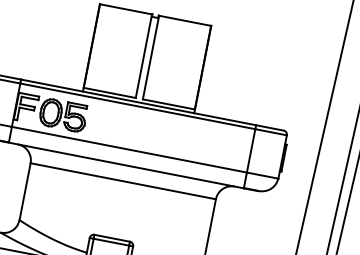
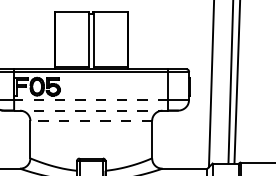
line: (128, 149) -> (90, 100), solid -> dashed
line: (125, 164) -> (90, 110), solid -> dashed
line: (123, 181) -> (91, 121), solid -> dashed

